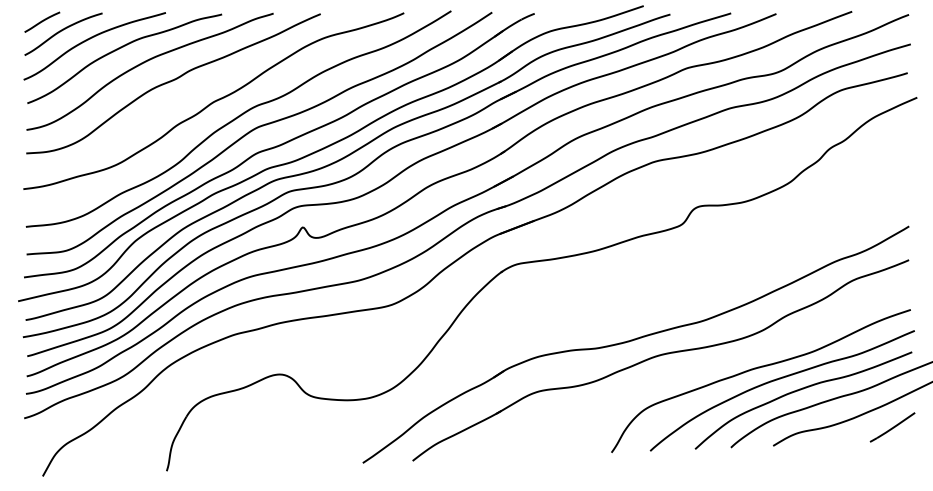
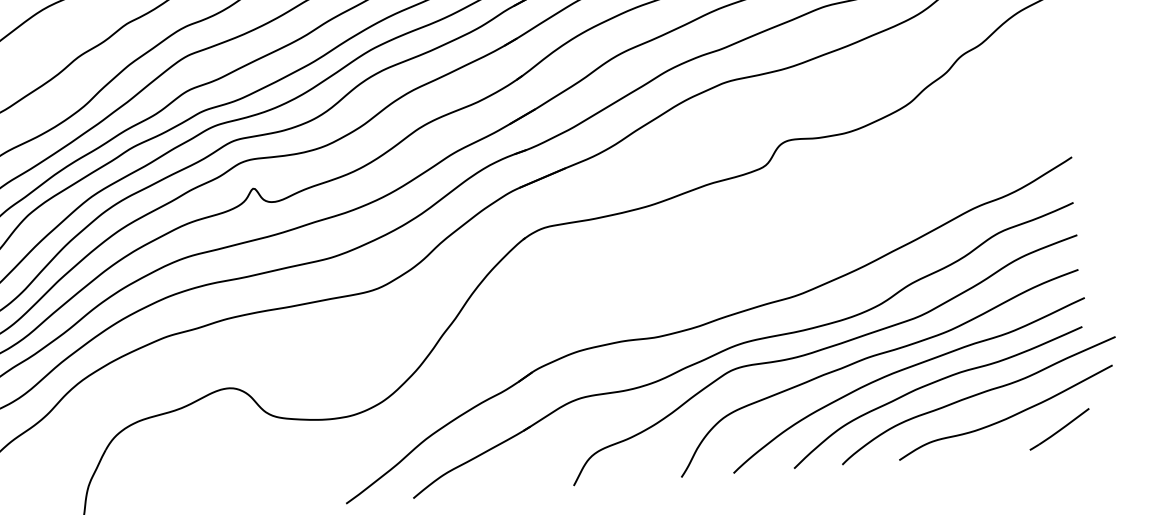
curve: (717, 363) -> (820, 351), added

